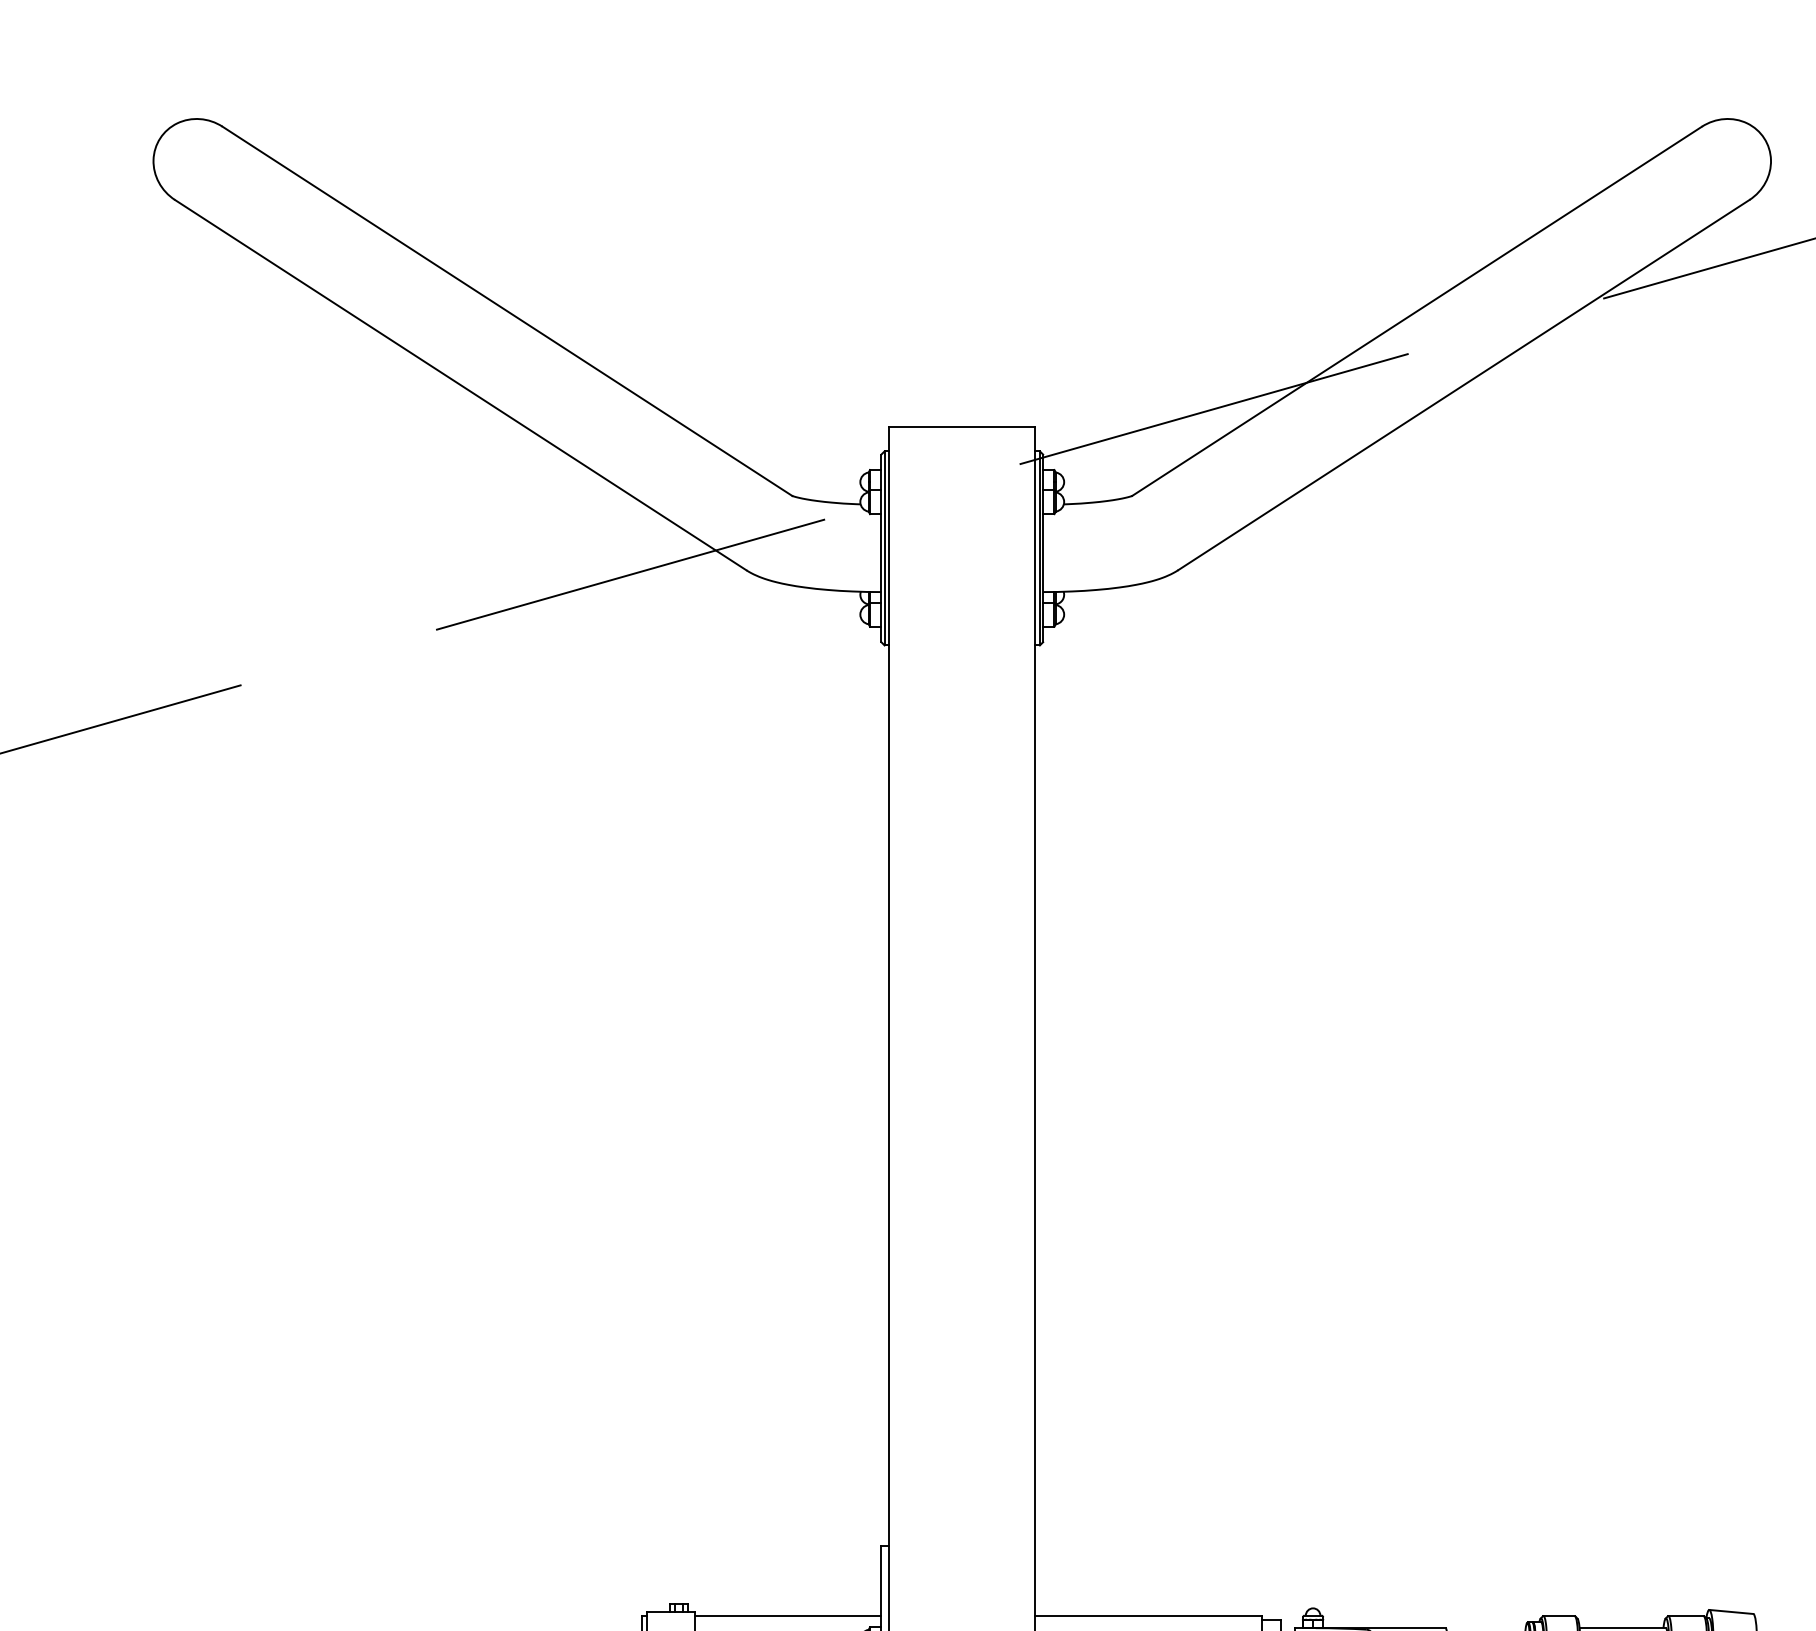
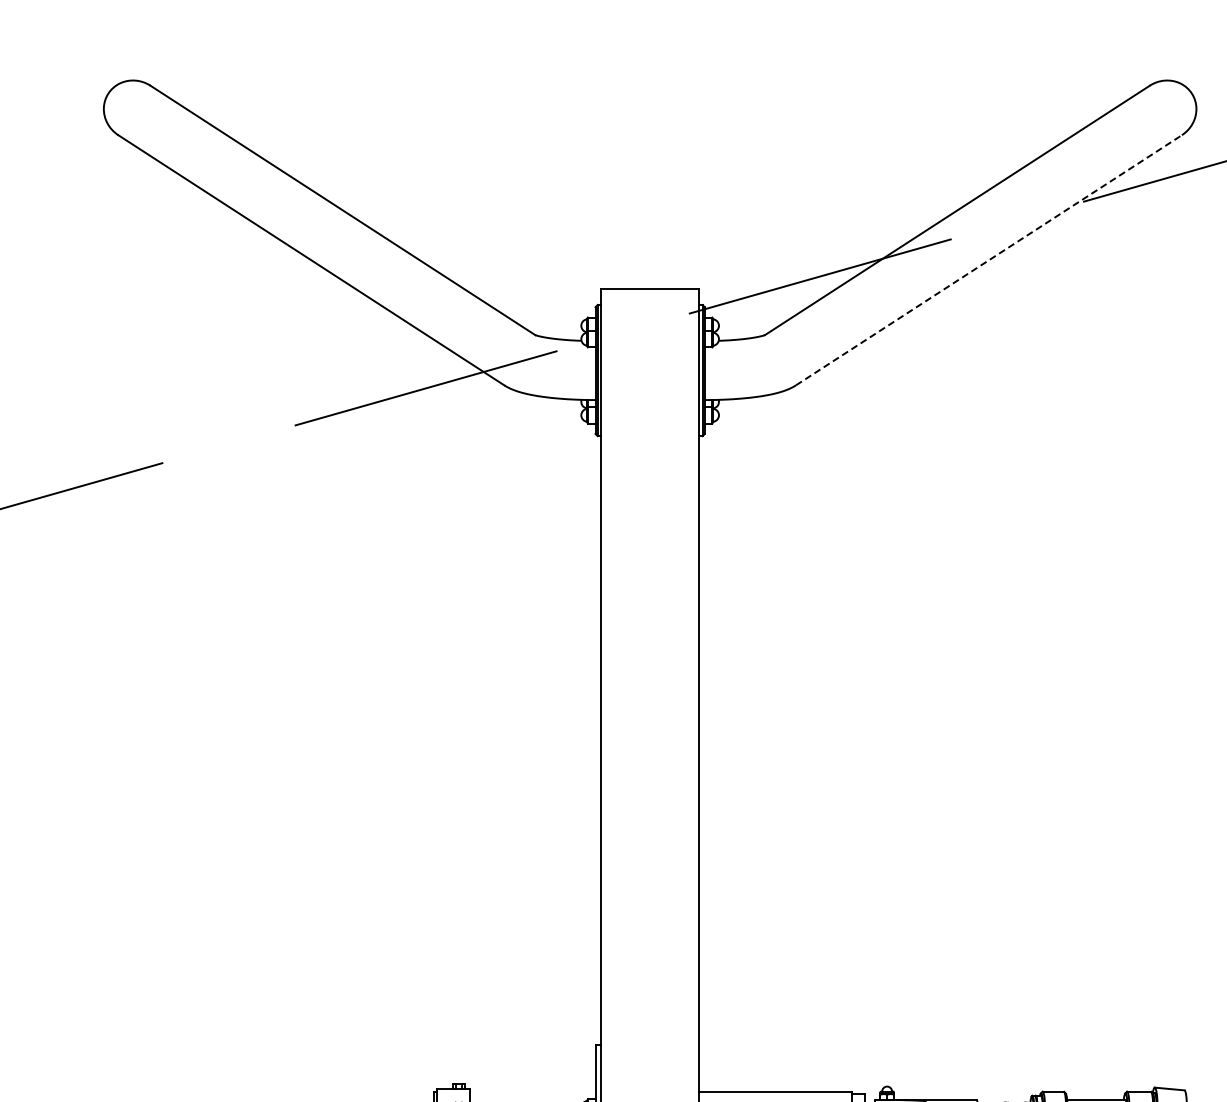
line: (1463, 385) -> (988, 260), solid -> dashed
line: (788, 1615) -> (532, 1091), removed

